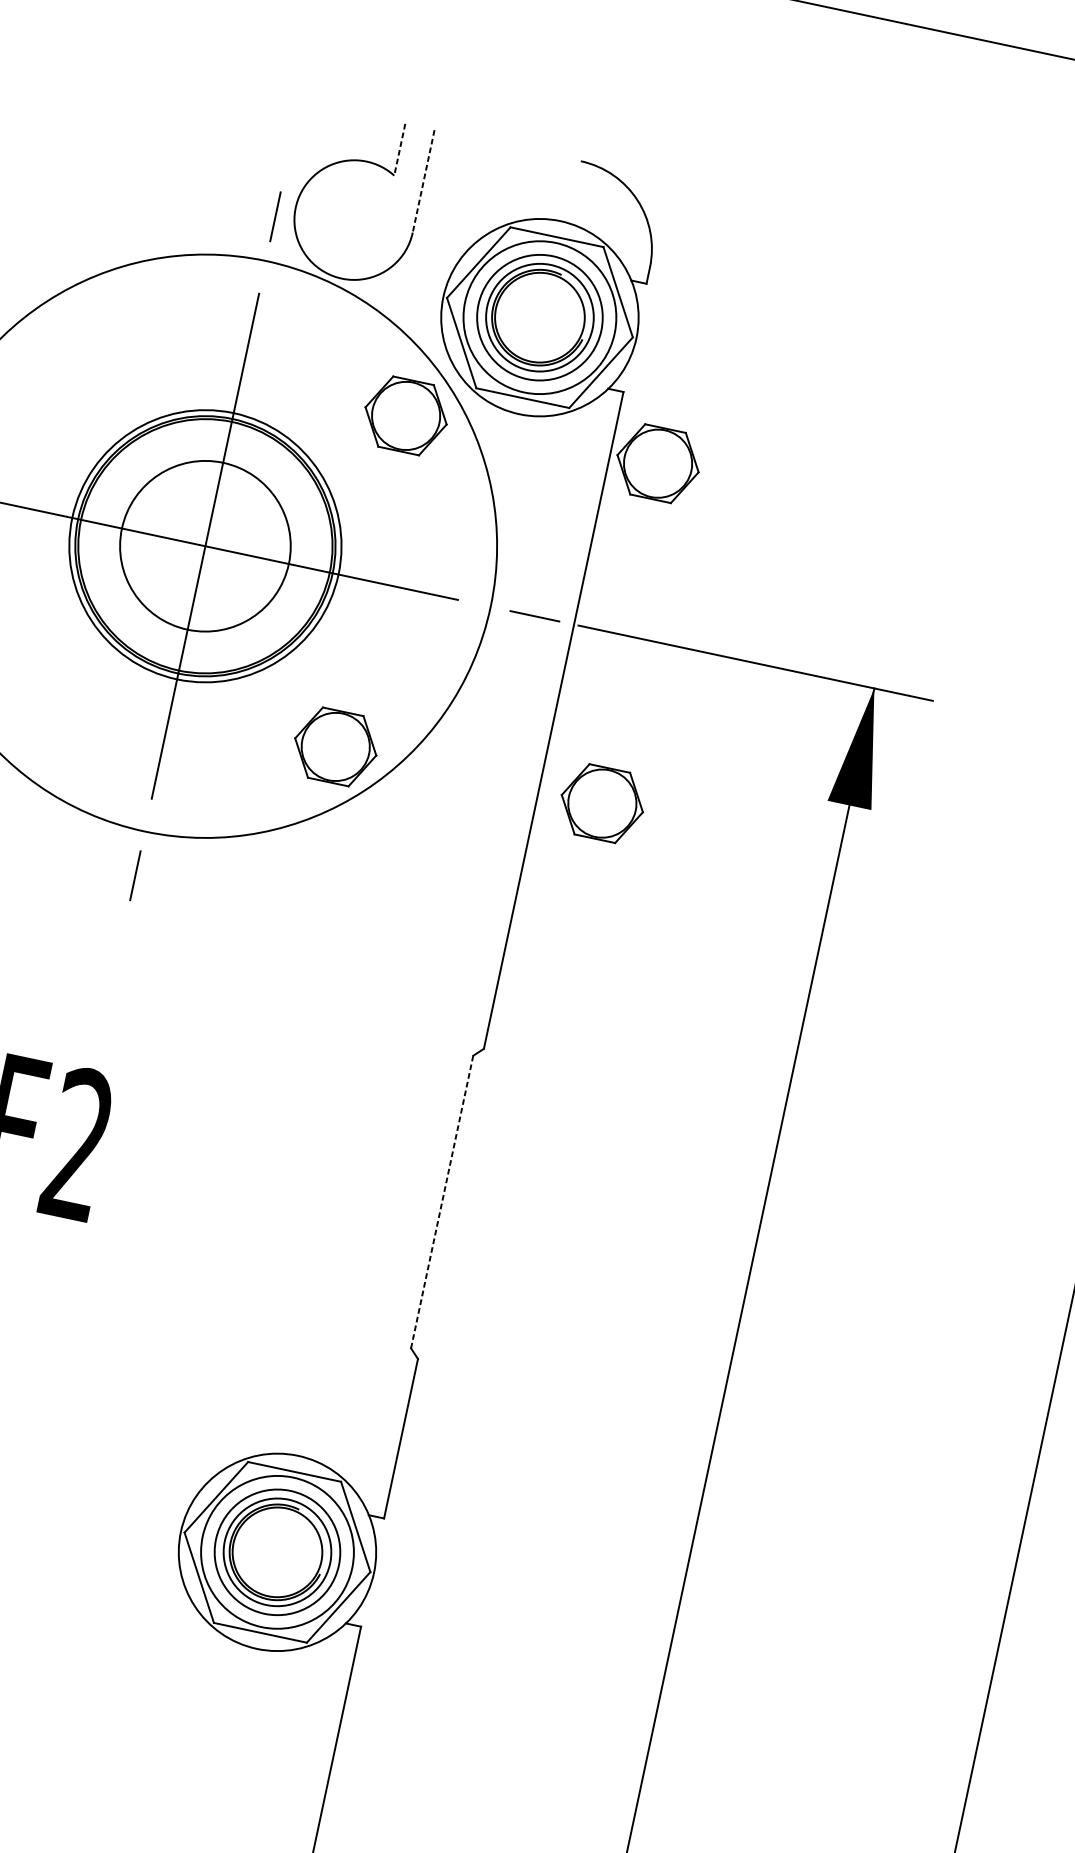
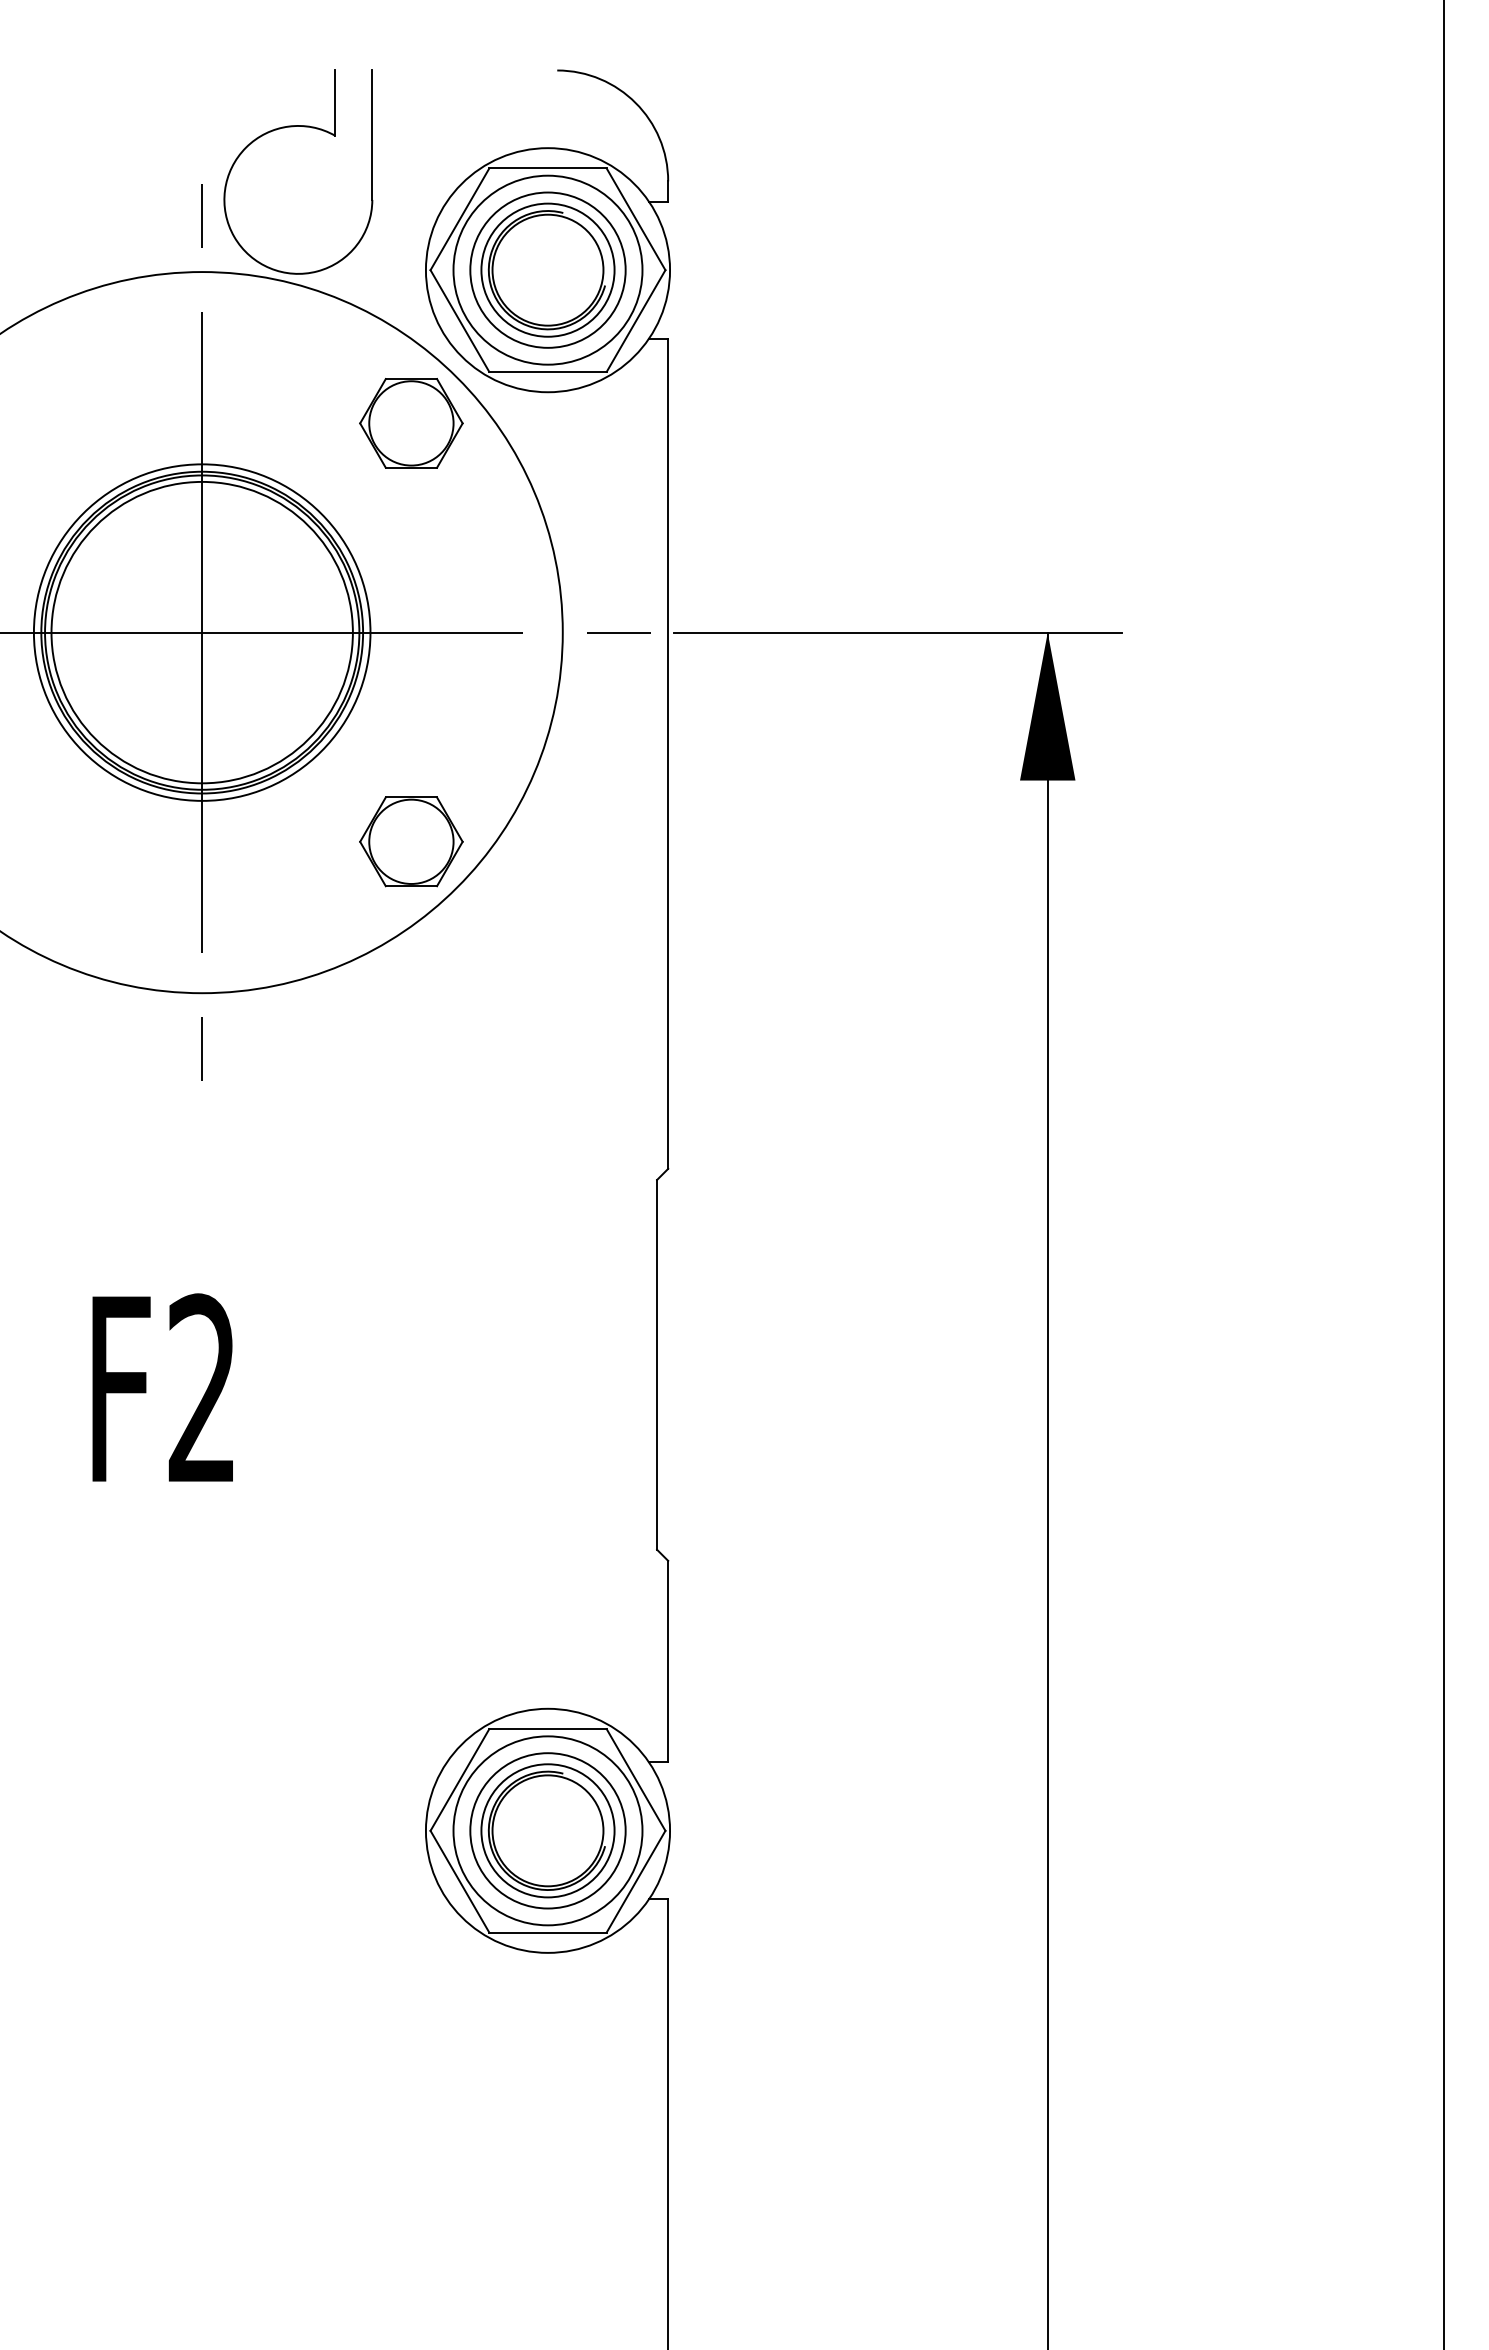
line: (399, 150) -> (335, 103), dashed -> solid
line: (423, 181) -> (372, 135), dashed -> solid
part: (658, 463) -> (728, 416), removed
circle: (204, 546) -> (201, 632), size x1.43
part: (602, 803) -> (748, 841), removed
line: (442, 1201) -> (657, 1364), dashed -> solid

